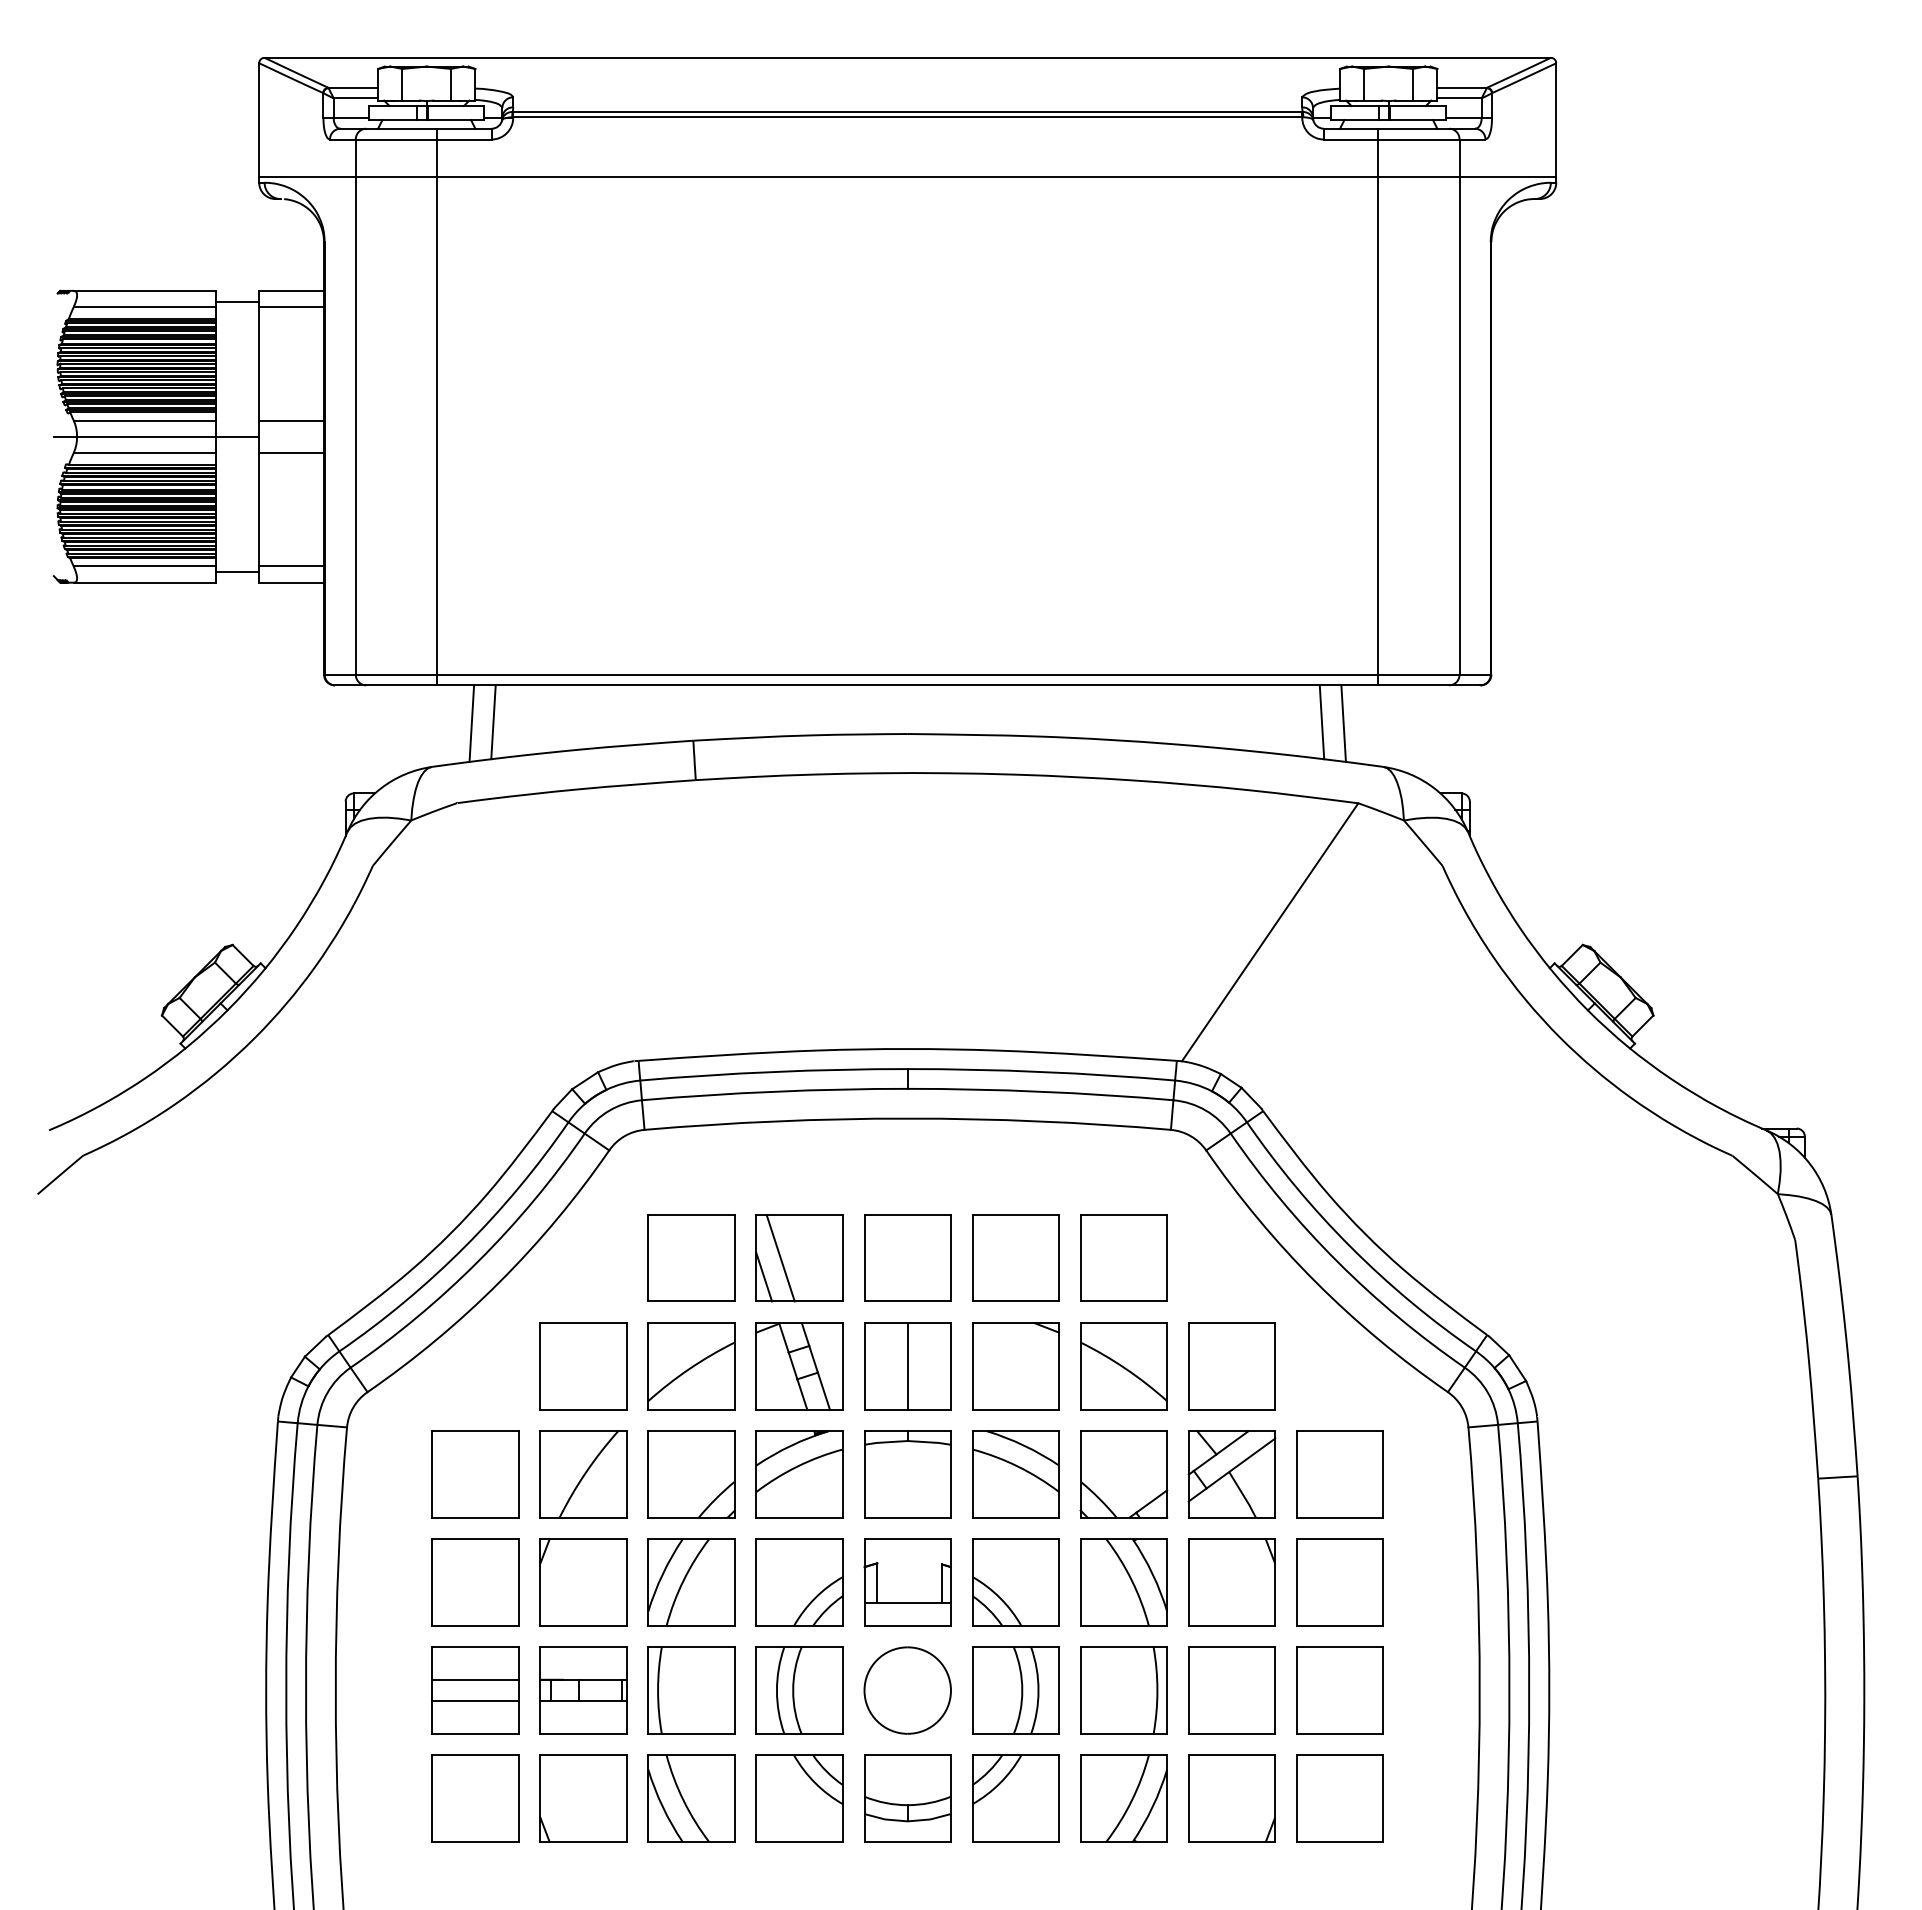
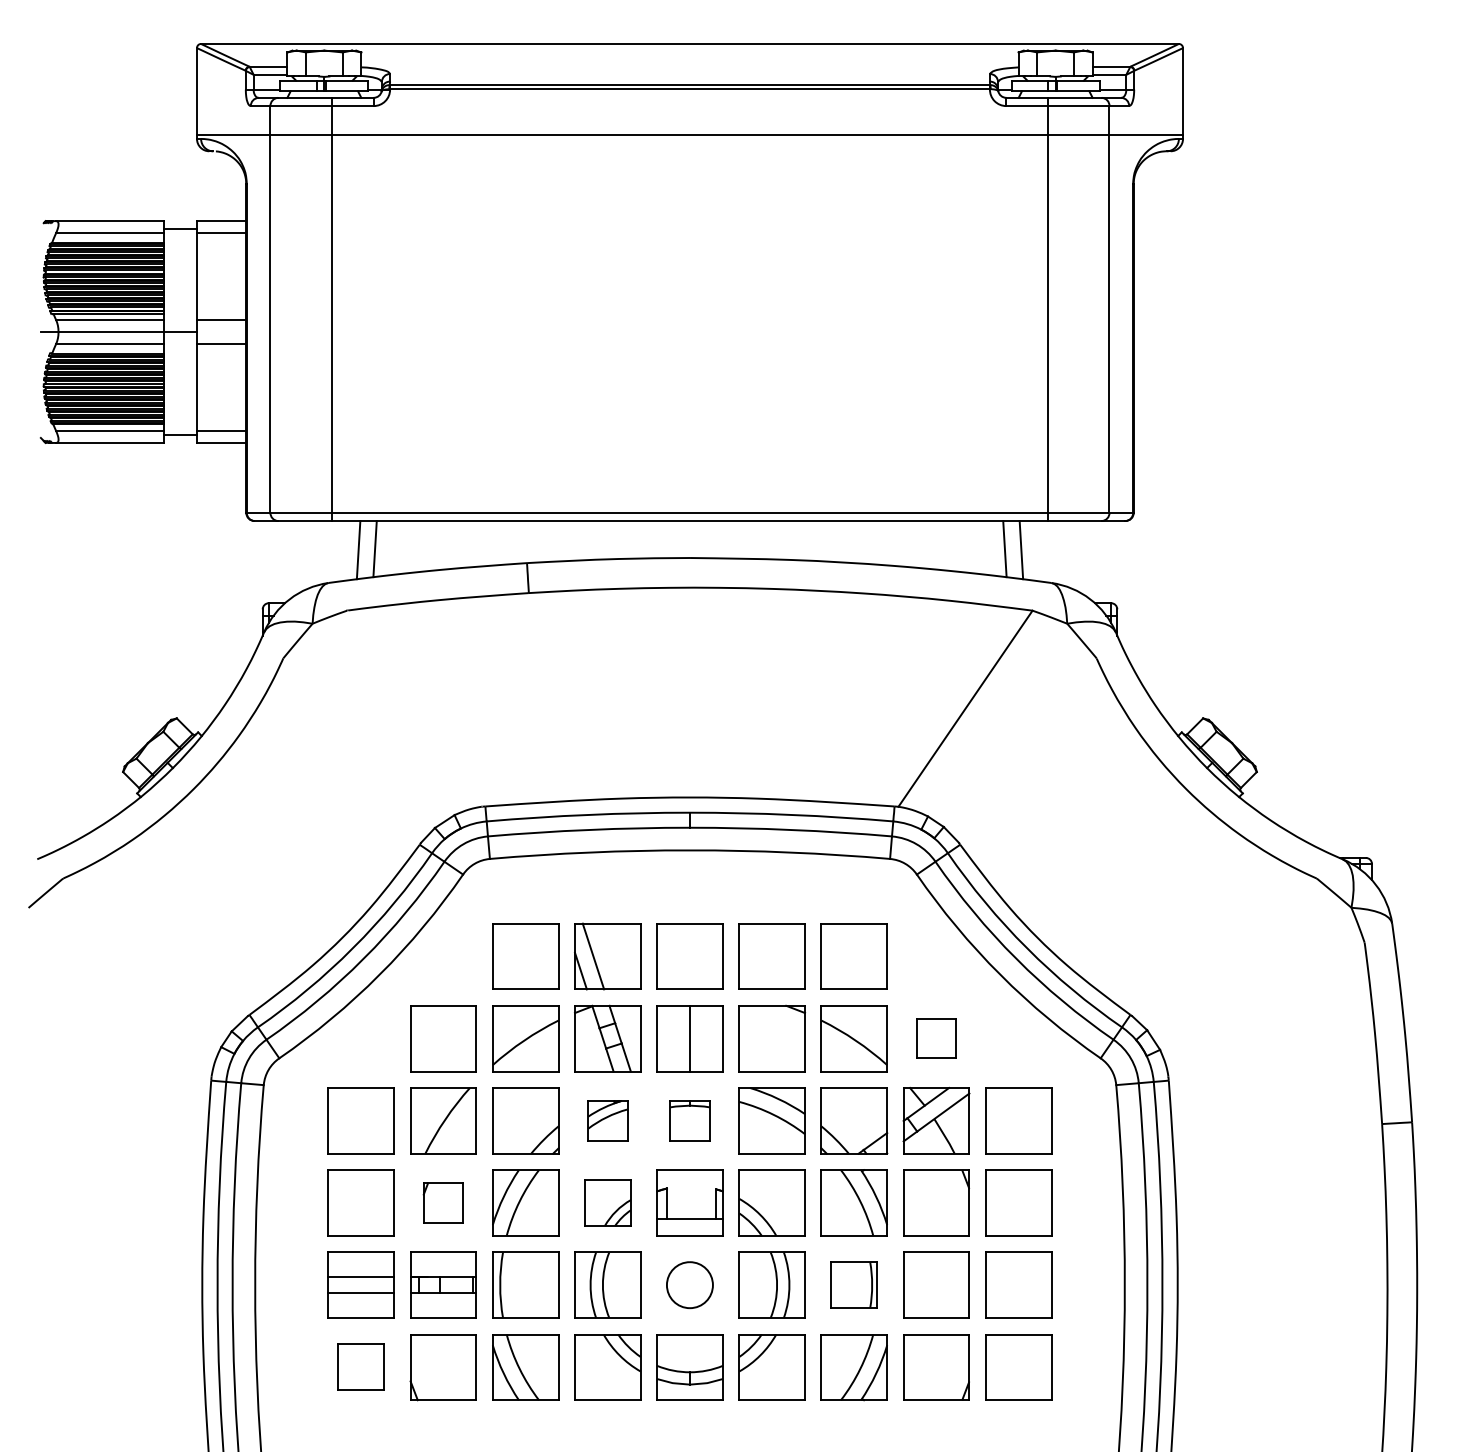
part: (1231, 1366) -> (936, 1038), size x0.6
part: (799, 1474) -> (607, 1120), size x0.6
part: (907, 1474) -> (689, 1120), size x0.6
part: (583, 1582) -> (443, 1203), size x0.6
part: (799, 1582) -> (607, 1203), size x0.7
part: (907, 1690) -> (689, 1285), size x0.7
part: (1123, 1690) -> (854, 1285), size x0.7
part: (475, 1798) -> (361, 1367), size x0.7

